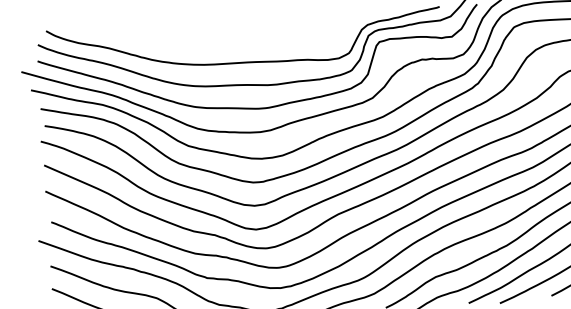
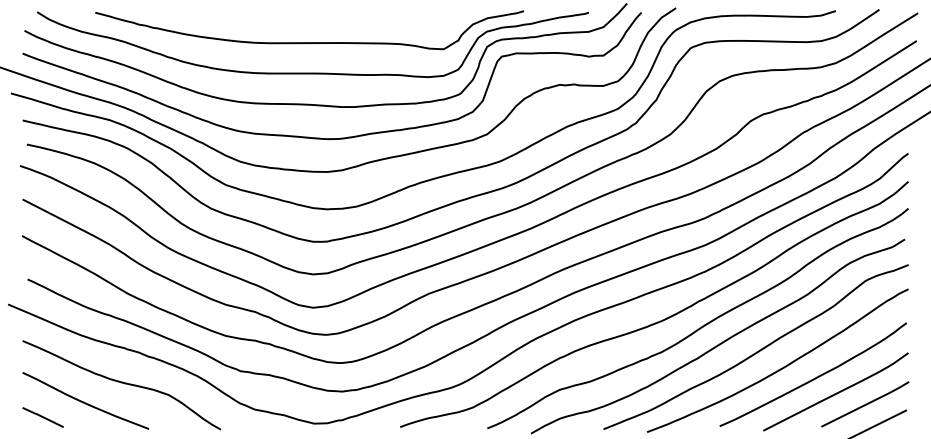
curve: (241, 40) -> (309, 42), added

